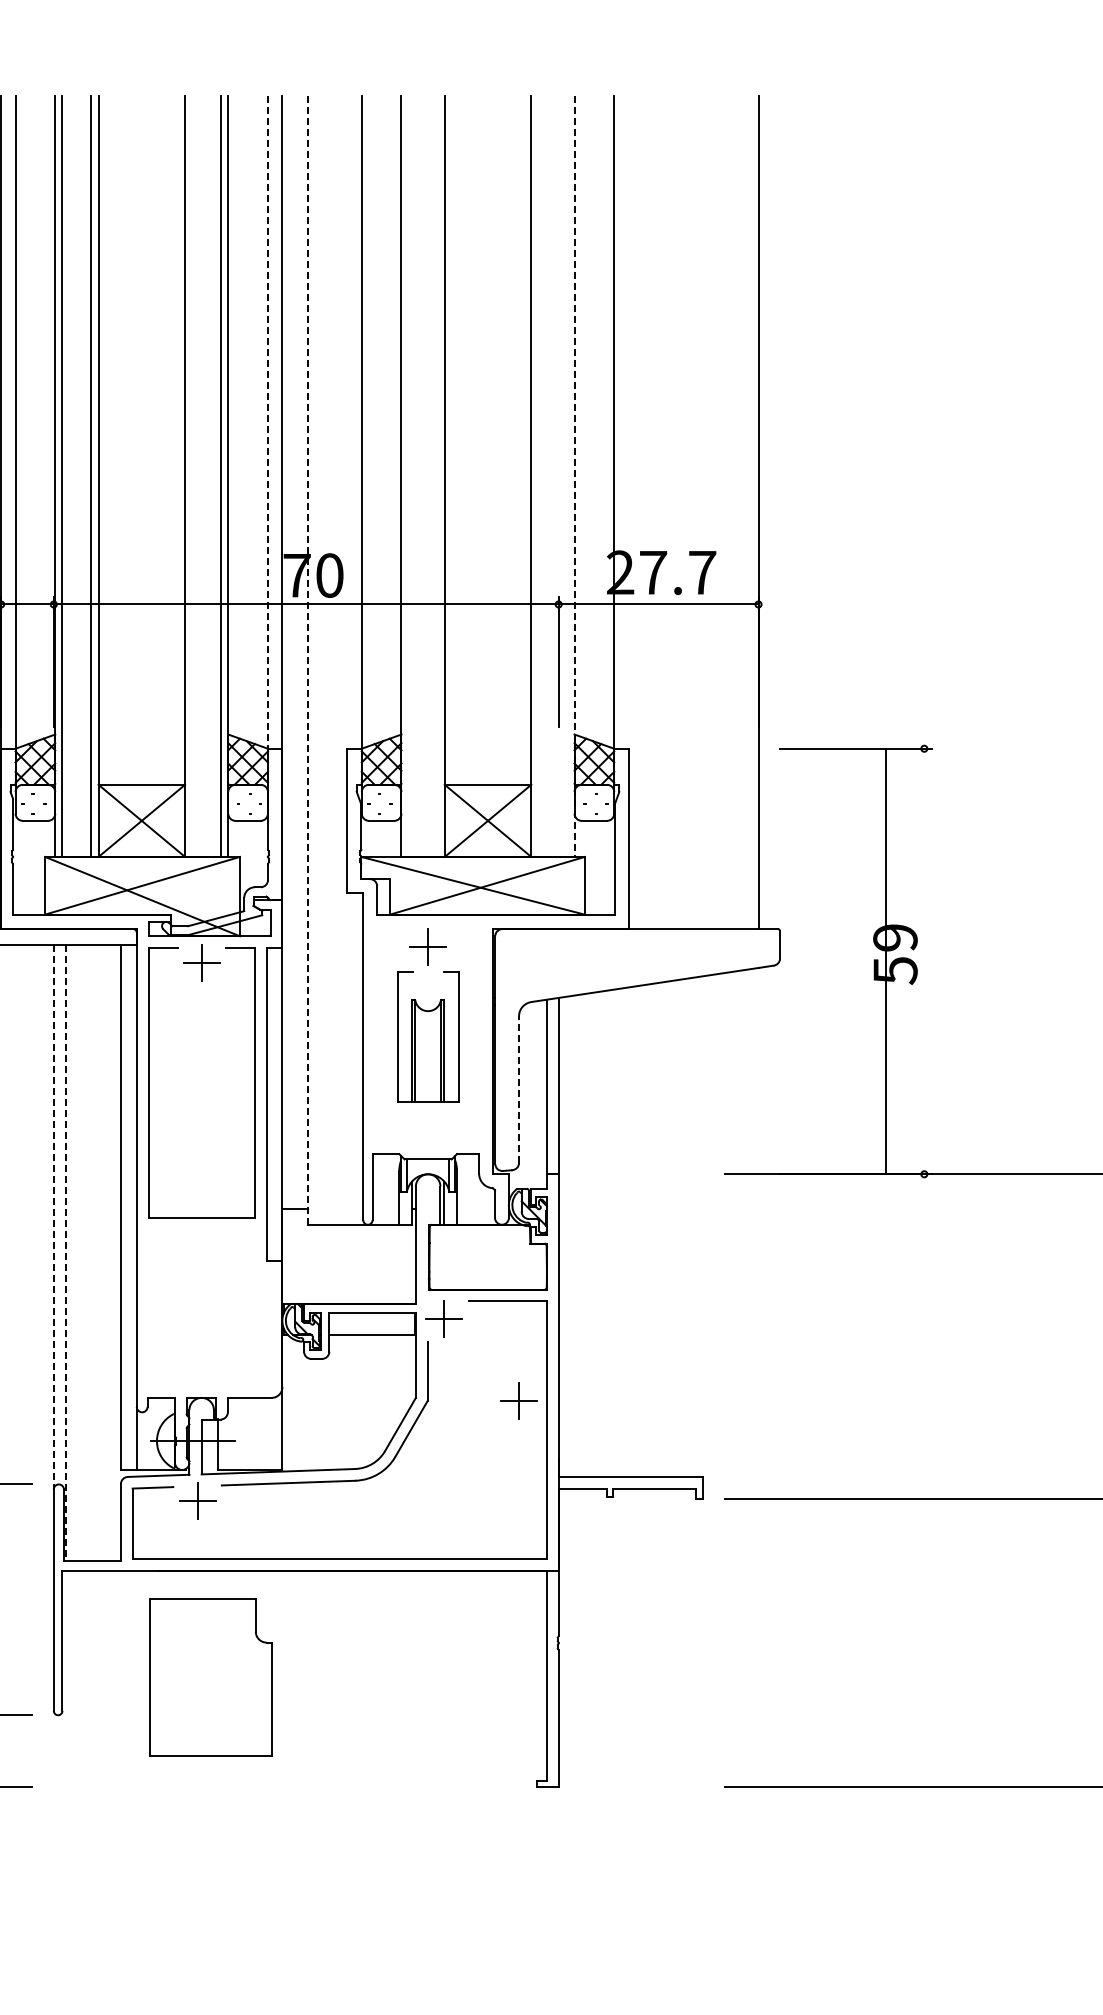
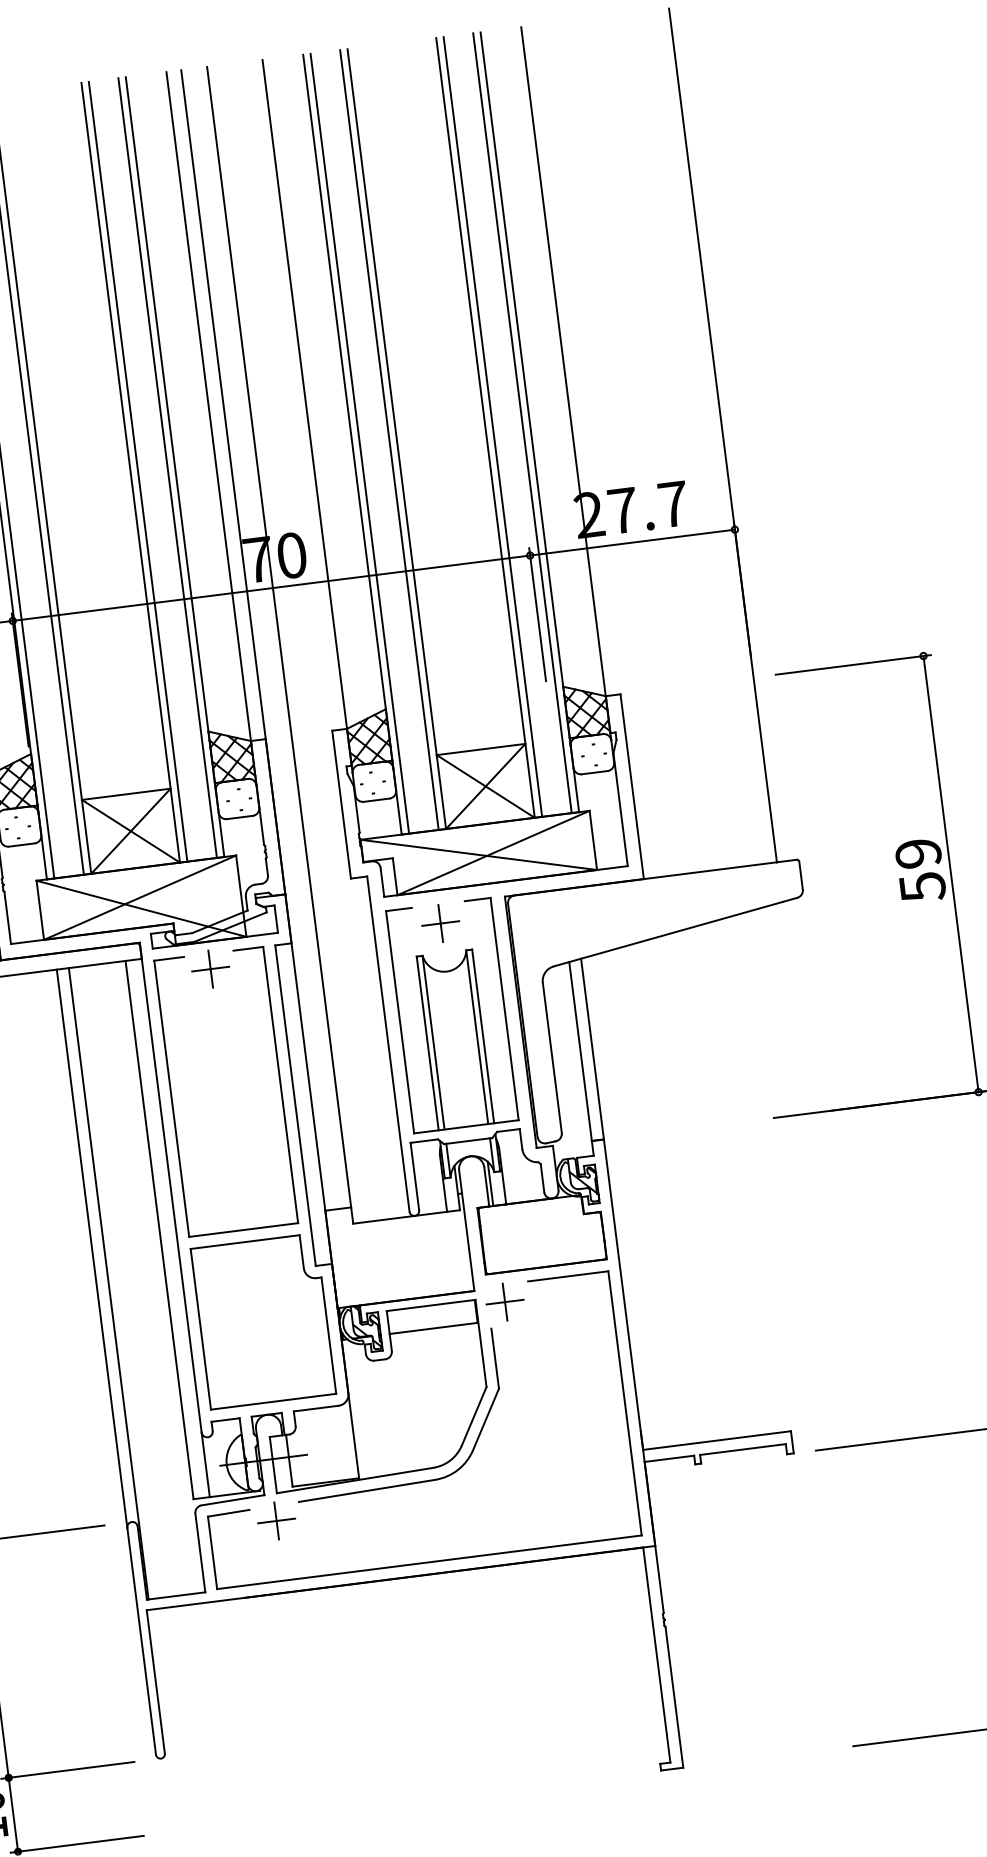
line: (268, 424) -> (209, 408), dashed -> solid
line: (192, 476) -> (138, 471), added
line: (408, 476) -> (359, 443), added
line: (437, 476) -> (389, 440), added
line: (538, 476) -> (492, 427), added
line: (567, 476) -> (522, 423), added
line: (574, 476) -> (529, 422), dashed -> solid
line: (307, 660) -> (279, 645), dashed -> solid
line: (886, 961) -> (951, 874), moved
part: (427, 1036) -> (451, 1015), size x1.67
line: (519, 1089) -> (552, 1057), dashed -> solid
line: (53, 1217) -> (91, 1249), dashed -> solid
line: (65, 1253) -> (108, 1284), dashed -> solid
part: (518, 1400) -> (591, 1376), removed
part: (210, 1677) -> (263, 1321), moved

